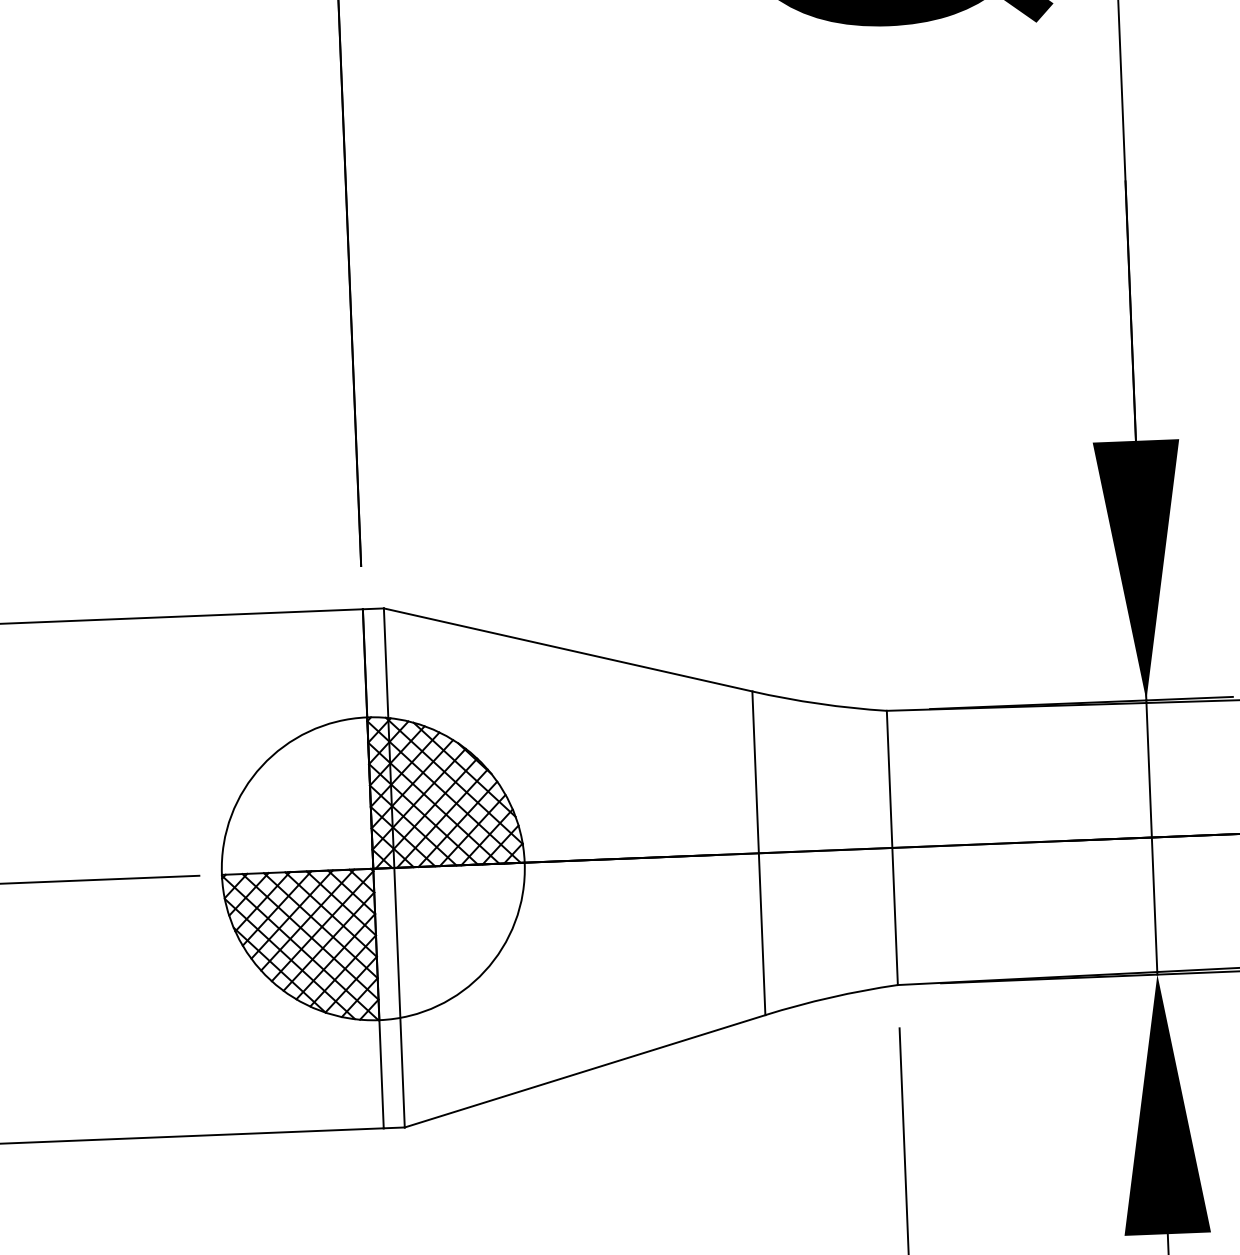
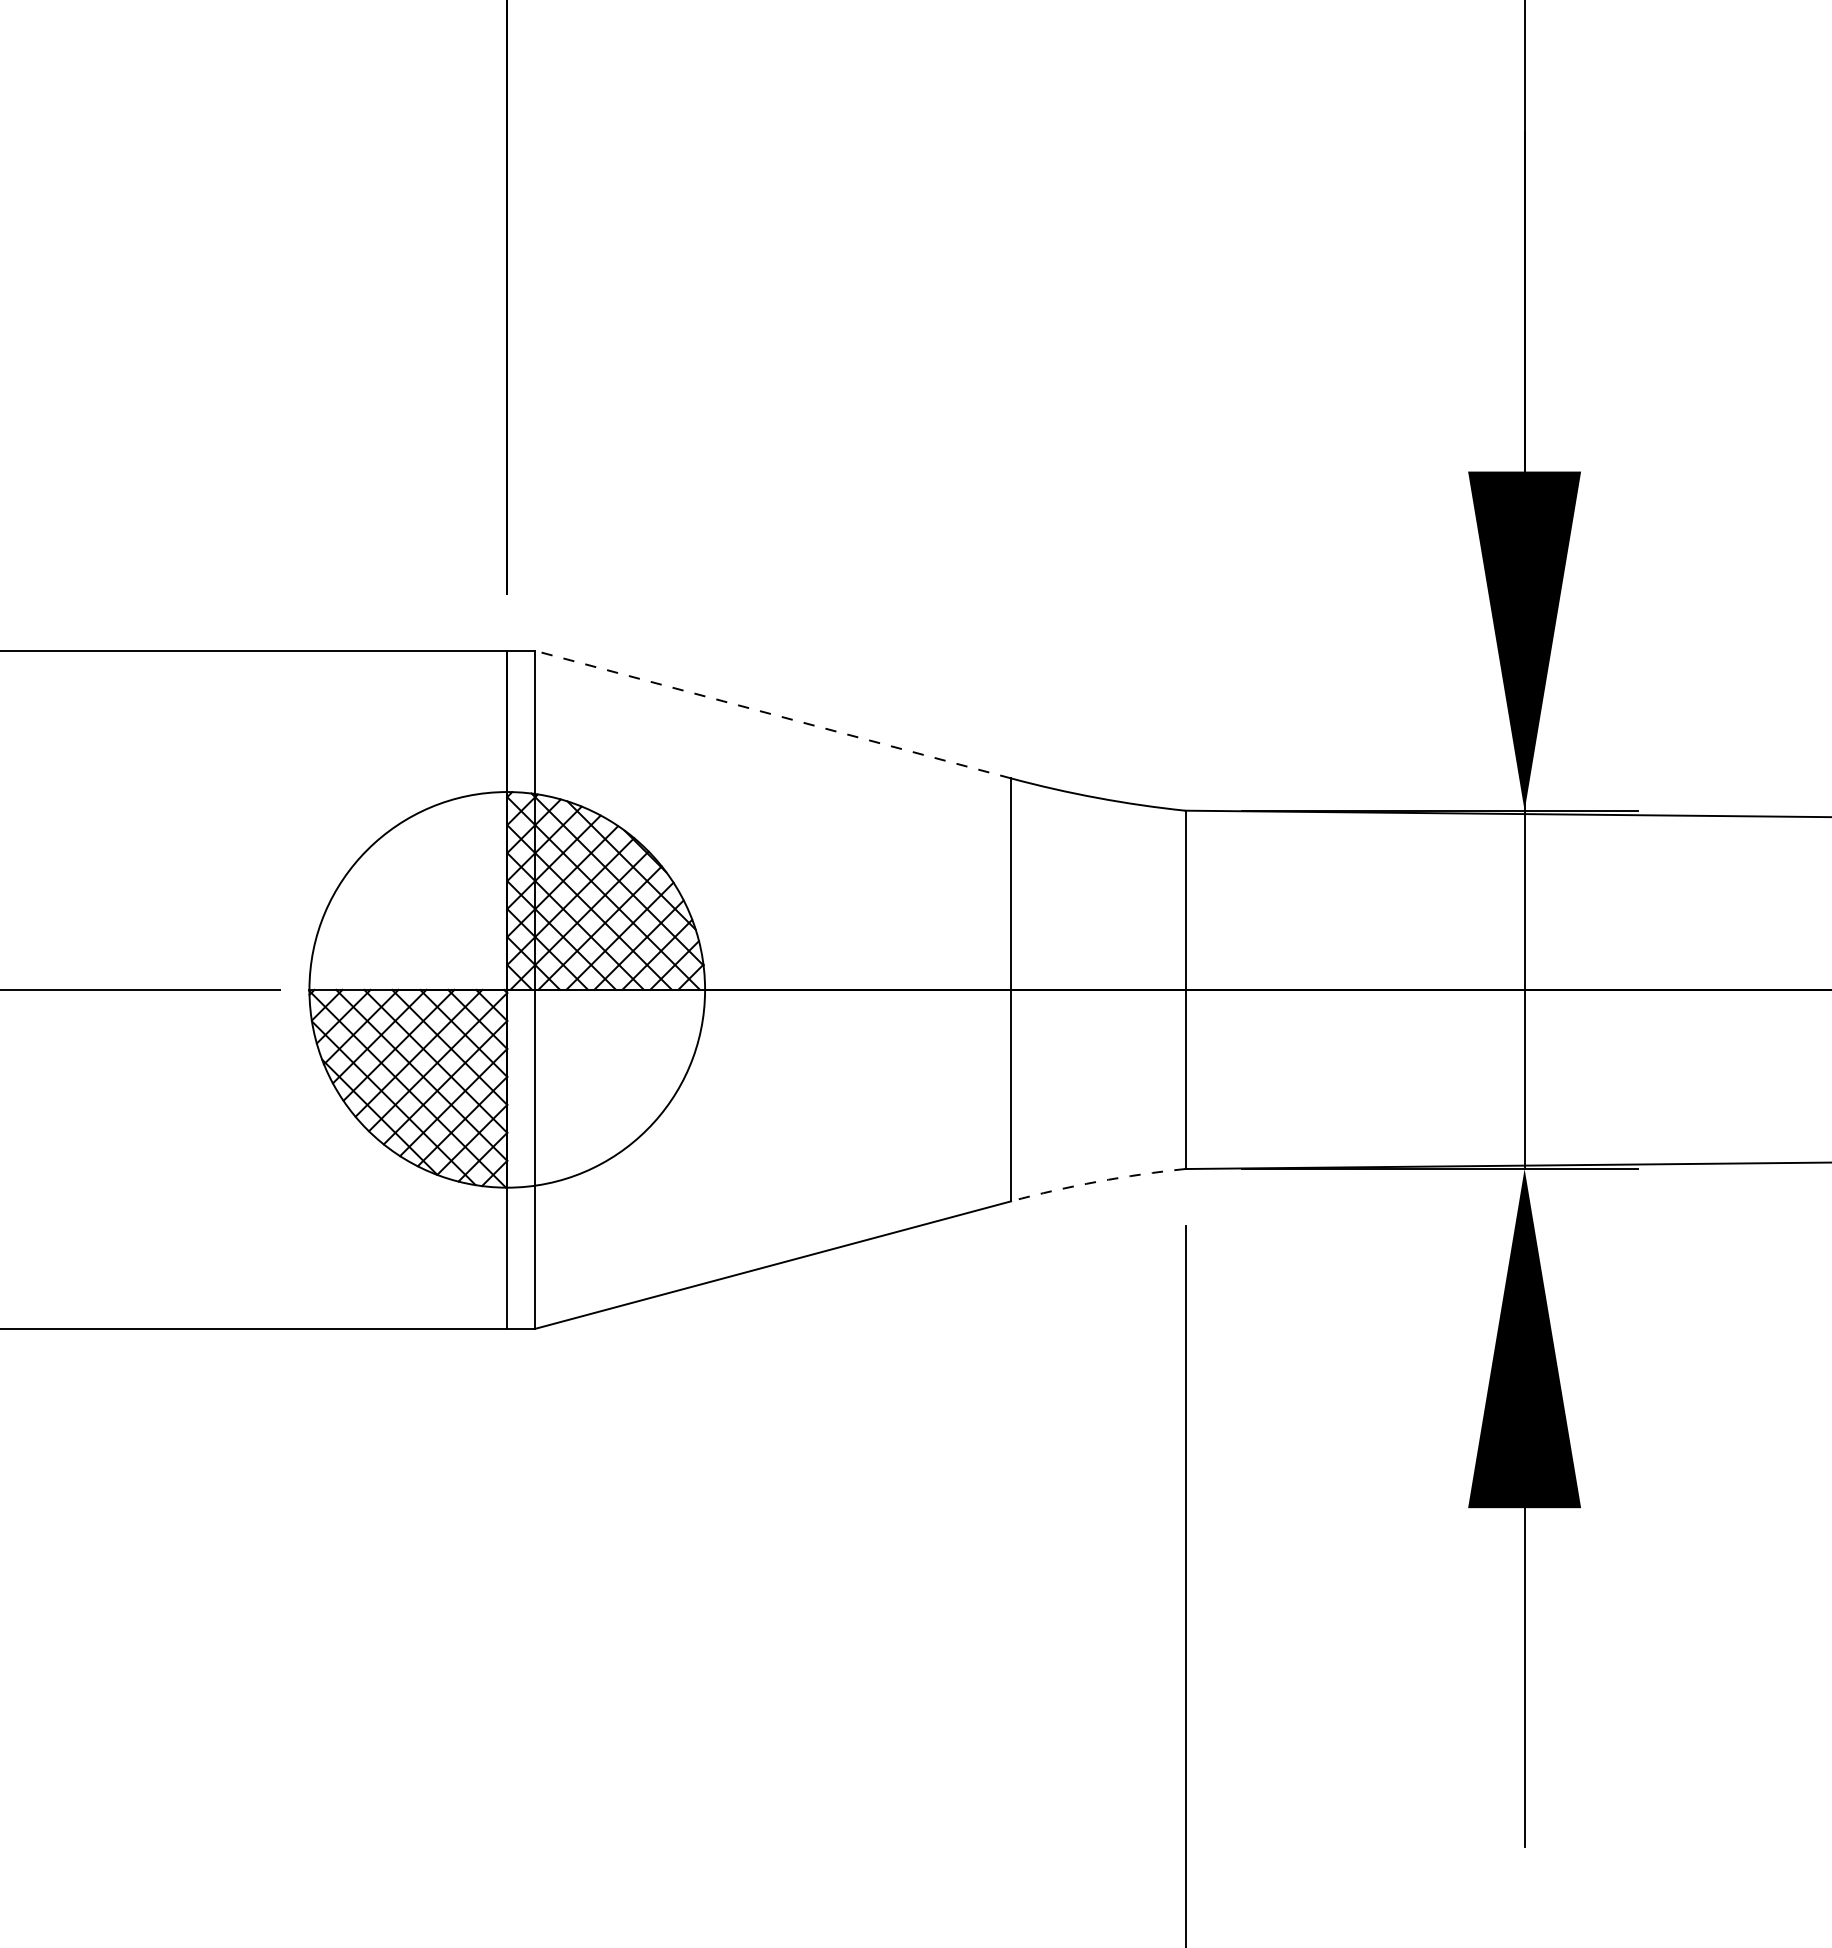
line: (567, 649) -> (772, 714), solid -> dashed
arc: (830, 997) -> (1097, 1181), solid -> dashed

